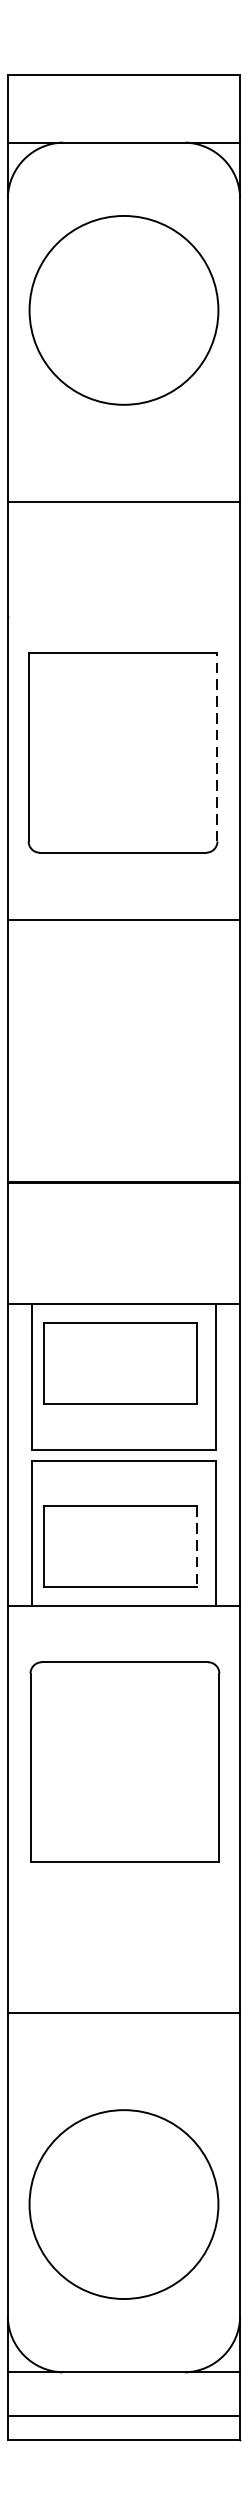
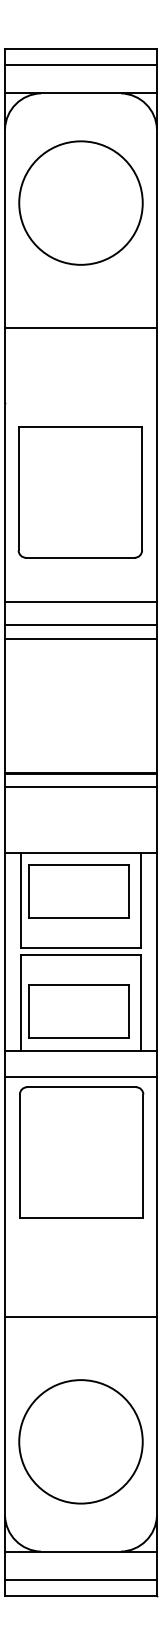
line: (123, 98) -> (80, 64), added
line: (218, 746) -> (142, 488), dashed -> solid
line: (123, 954) -> (80, 624), added
line: (123, 976) -> (80, 638), added
line: (123, 1203) -> (80, 787), added
line: (196, 1546) -> (128, 1011), dashed -> solid
line: (123, 1645) -> (80, 1076), added

